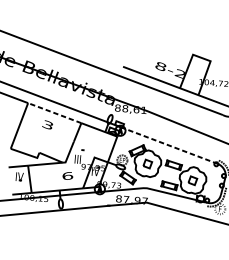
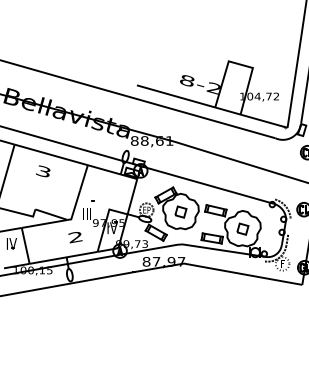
line: (54, 112) -> (50, 154), dashed -> solid
line: (169, 145) -> (207, 185), dashed -> solid
text: (67, 176) -> (75, 237), 6 -> 2

